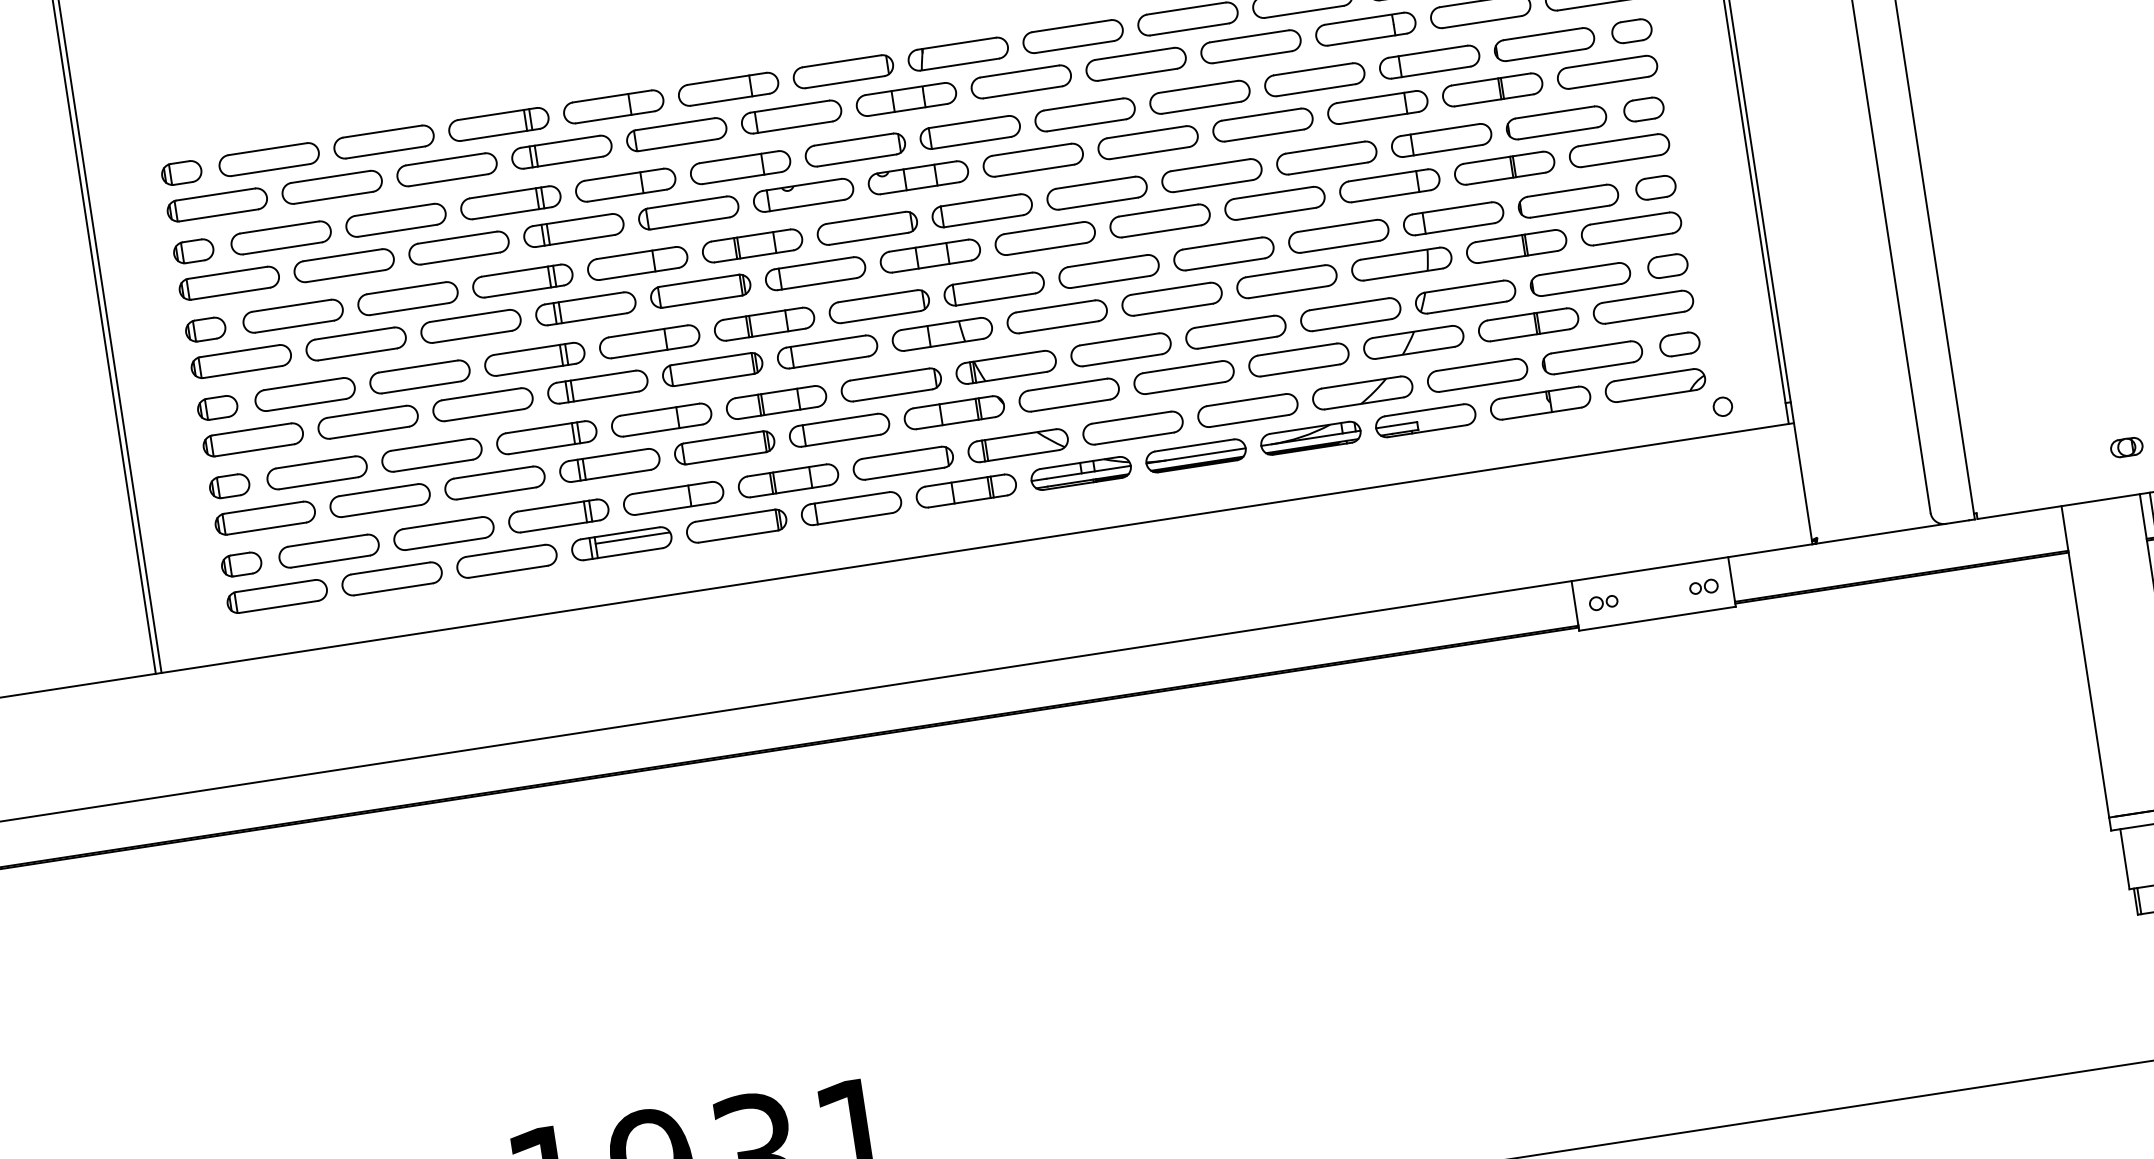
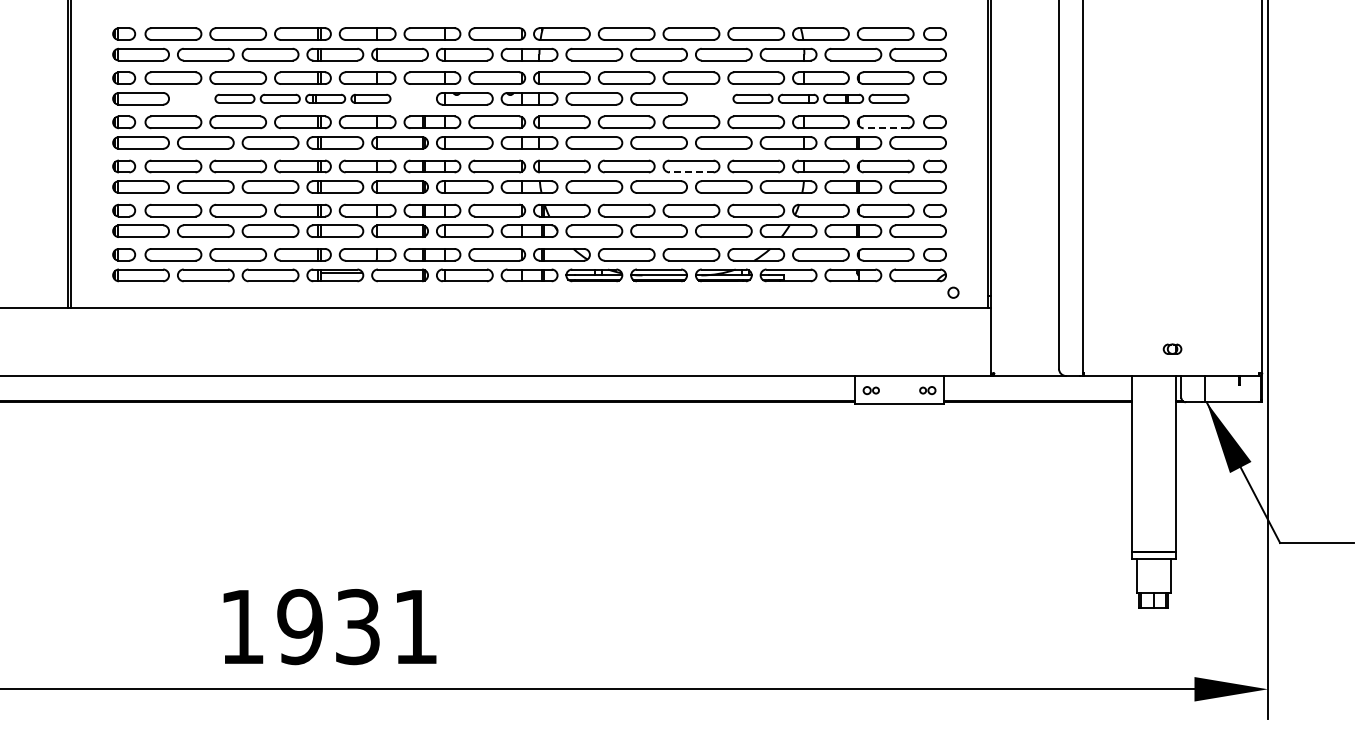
part: (1434, 98) -> (820, 98), size x0.7
line: (1557, 133) -> (885, 128), solid -> dashed
part: (515, 238) -> (302, 98), size x0.7
line: (1223, 264) -> (690, 172), solid -> dashed

